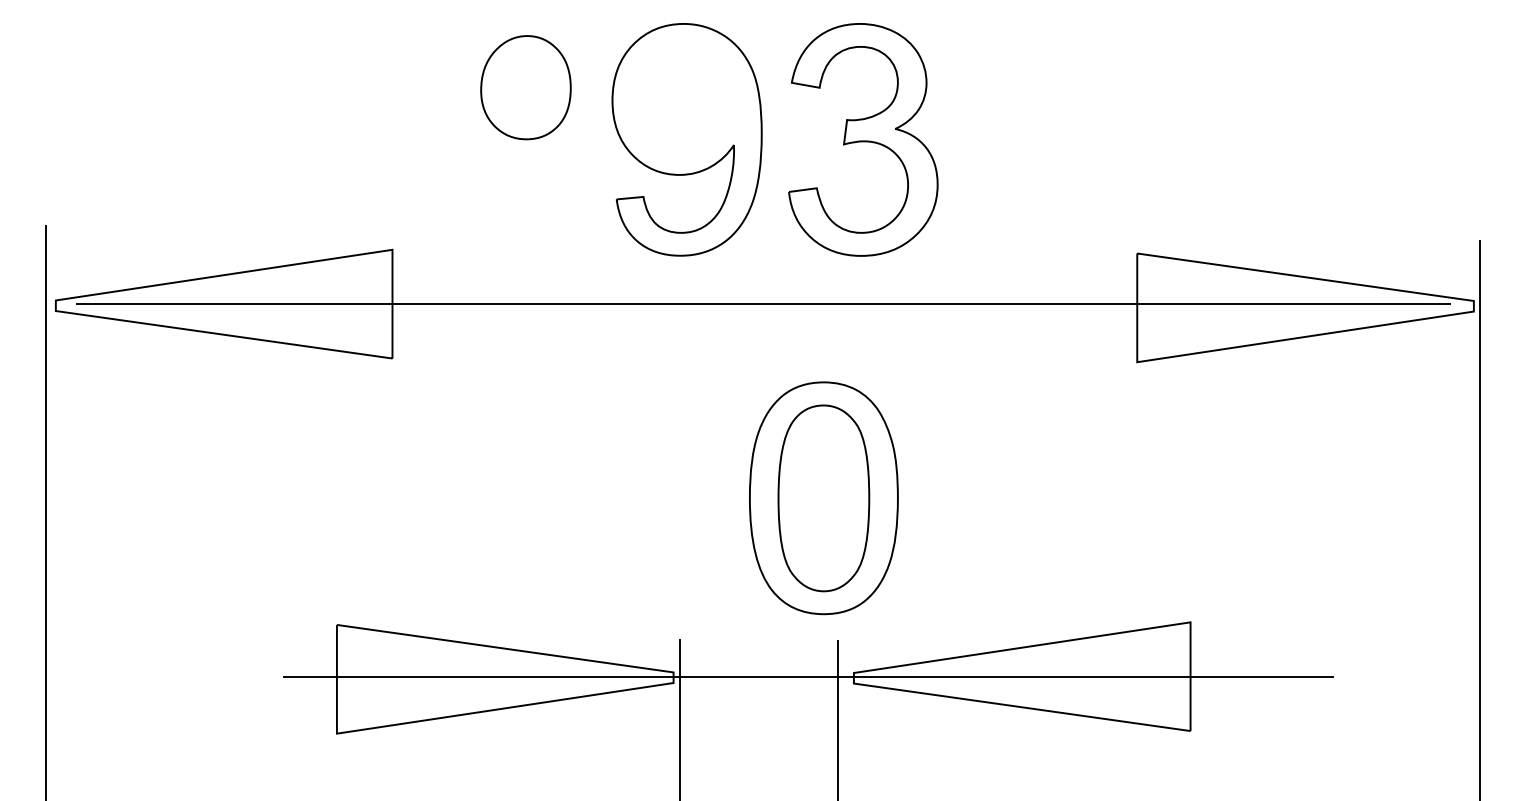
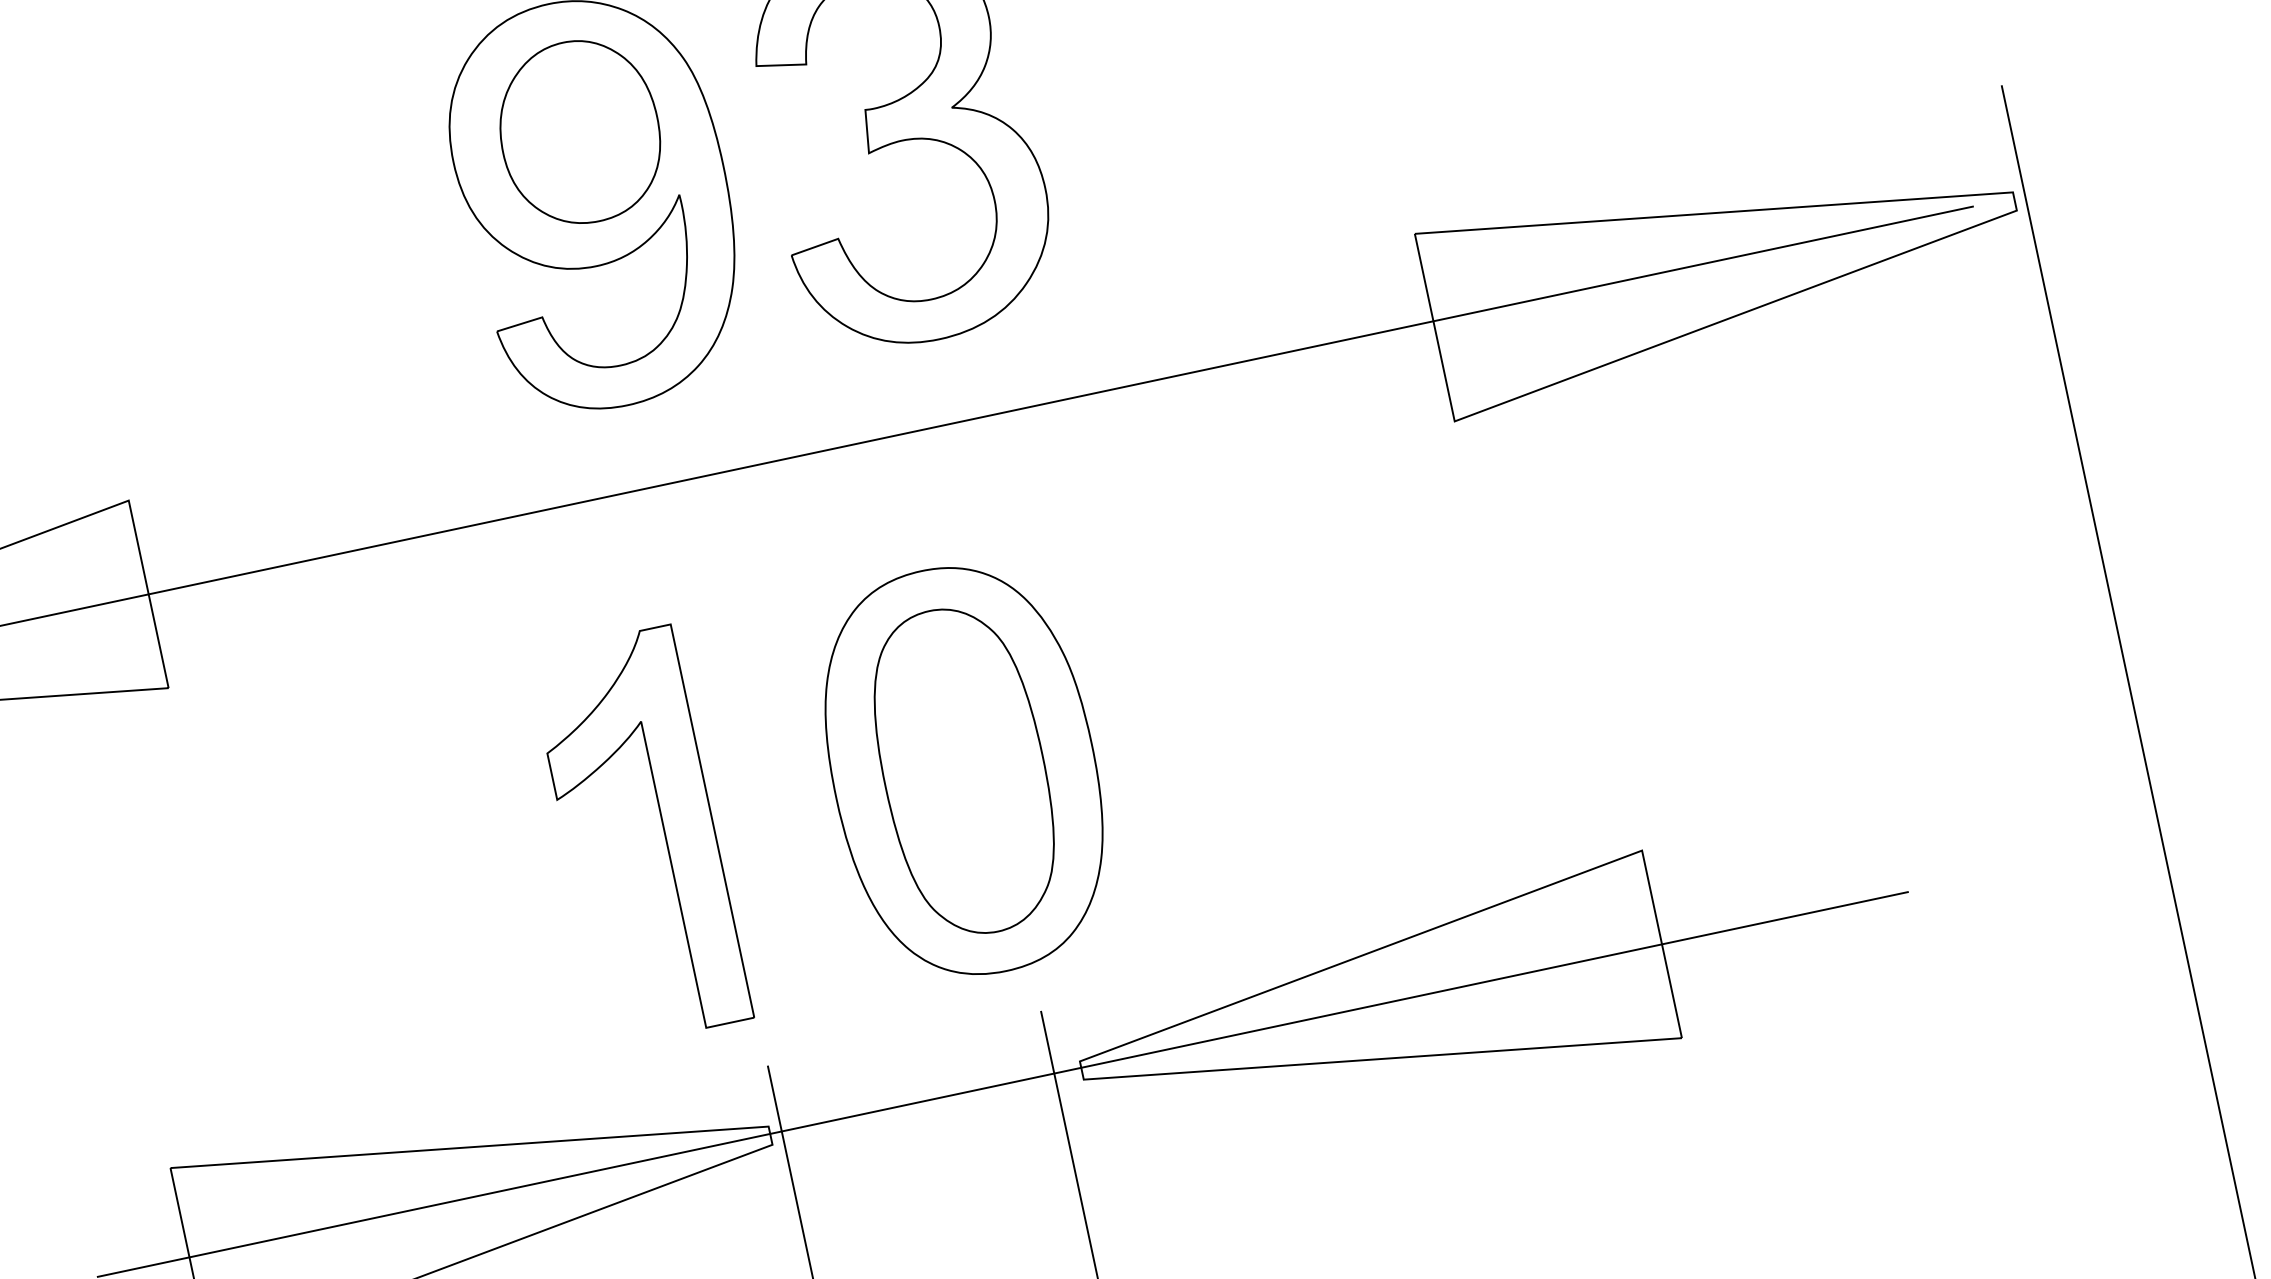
part: (525, 87) -> (578, 132), moved
part: (649, 496) -> (662, 831), added

